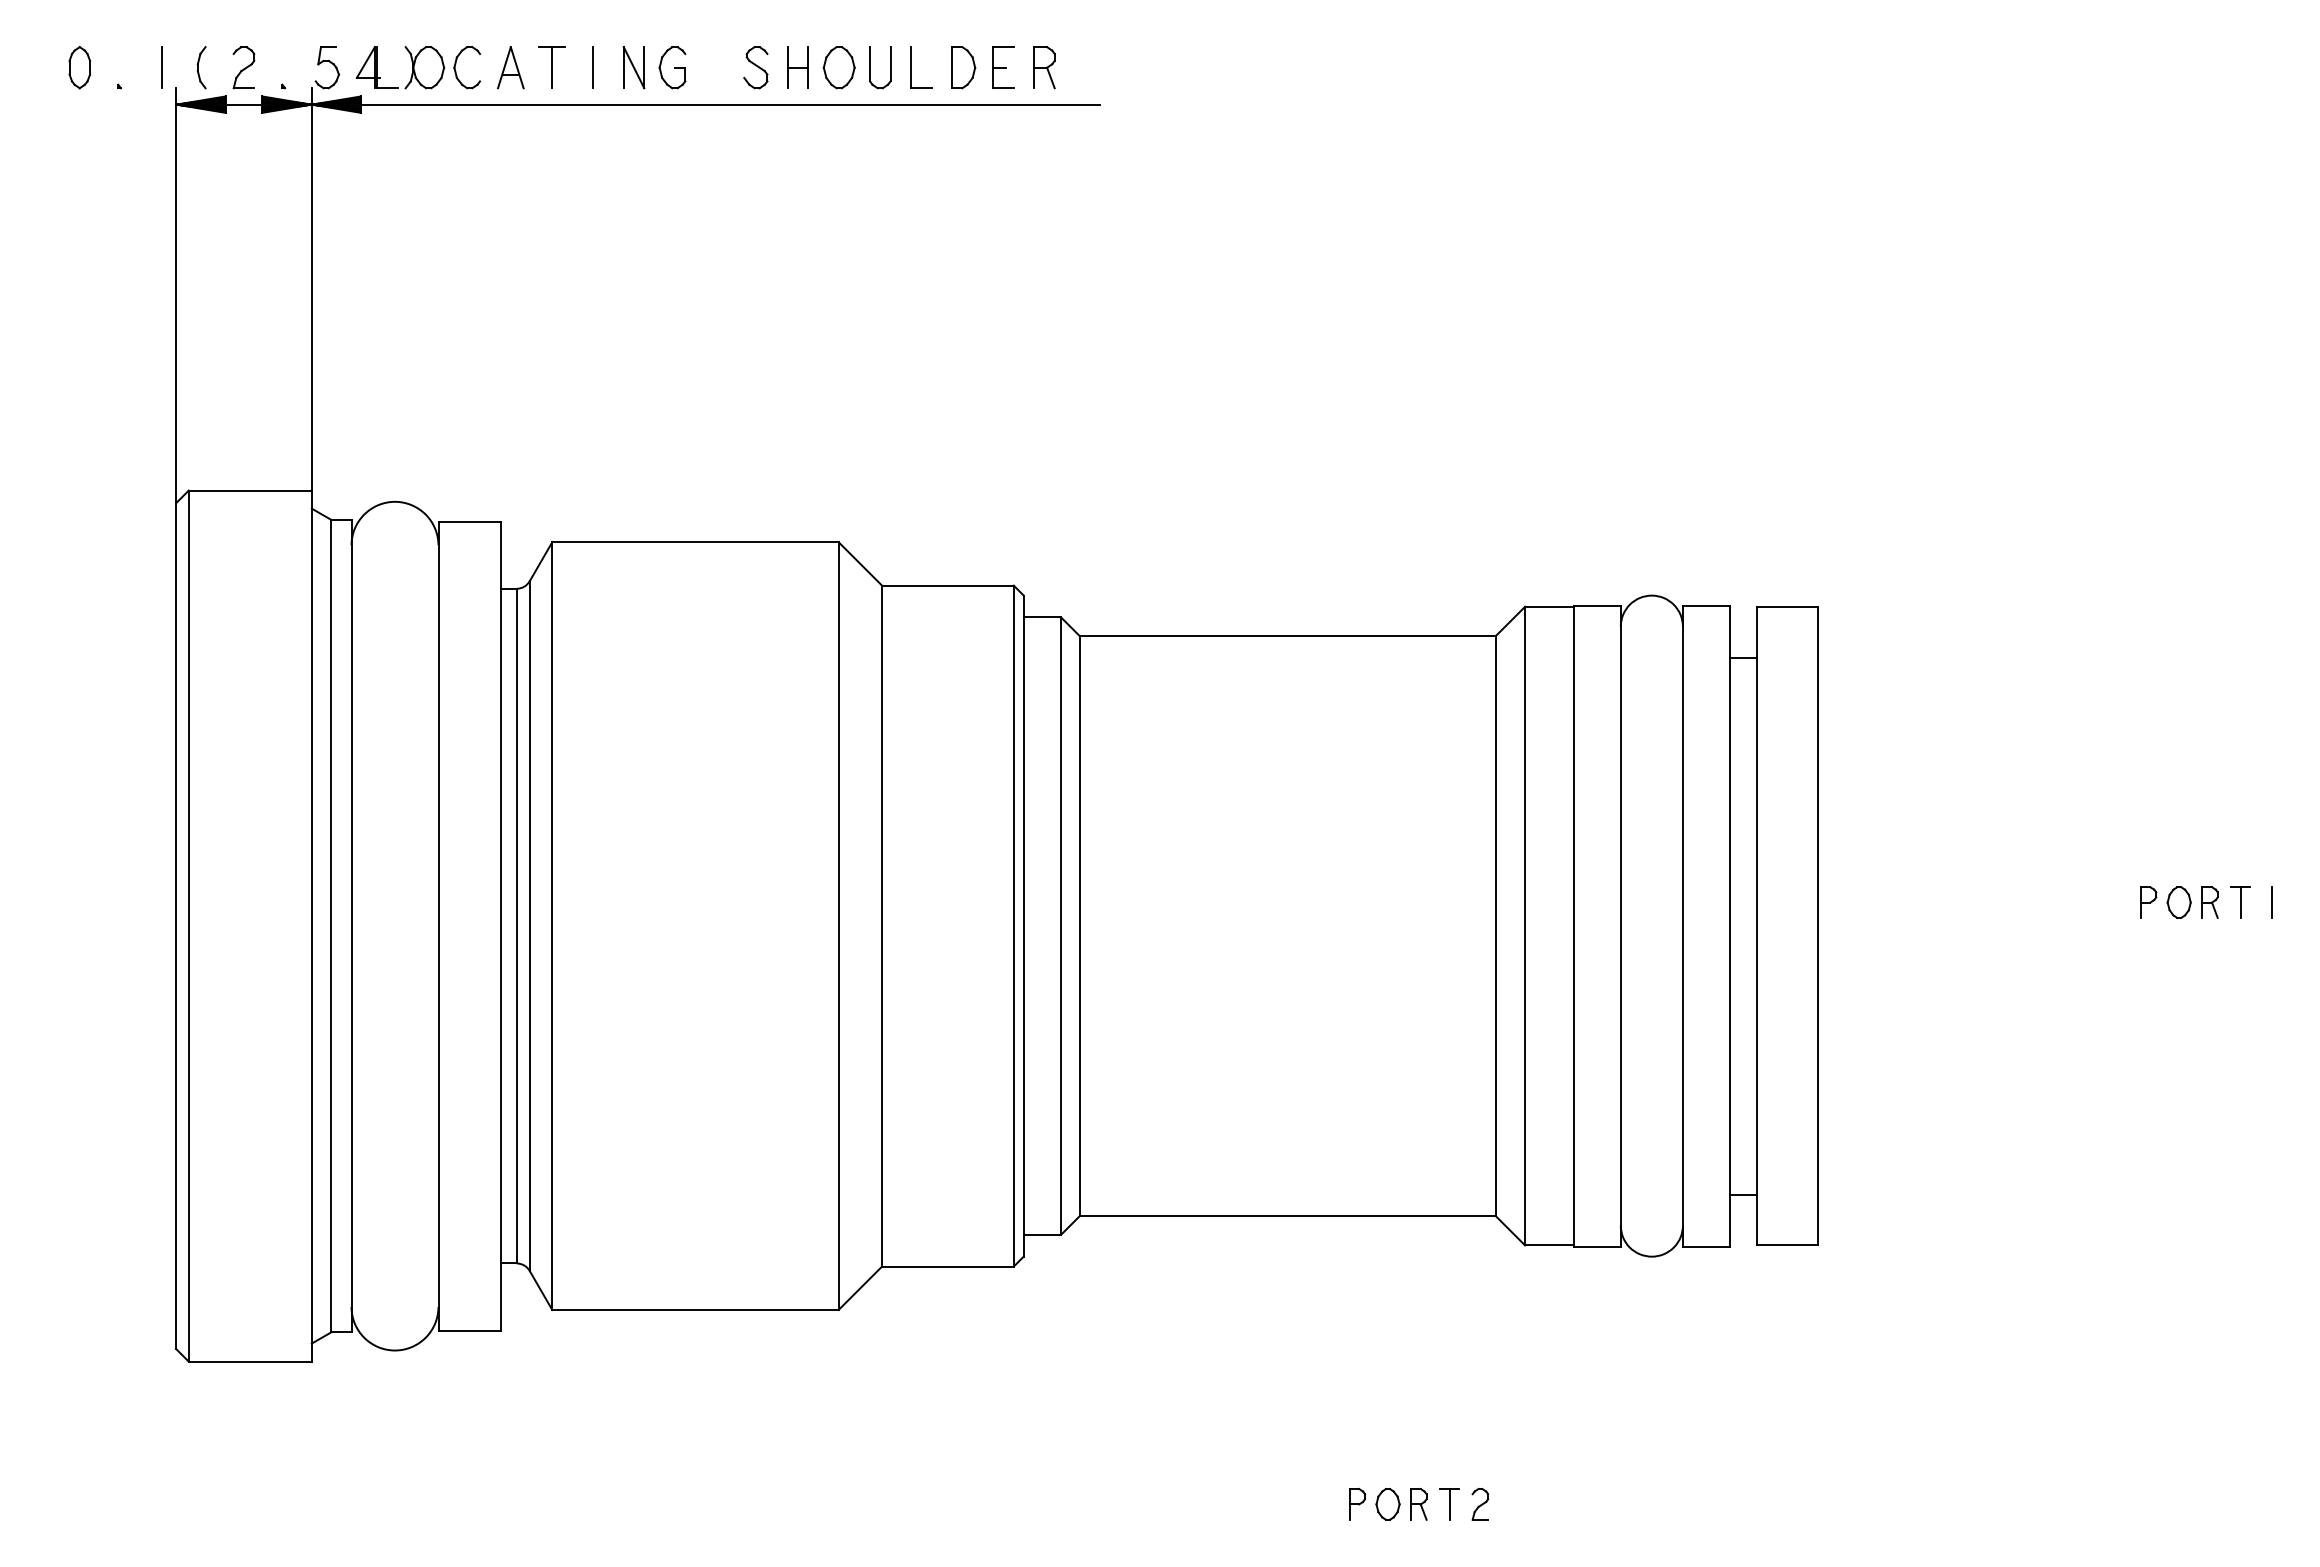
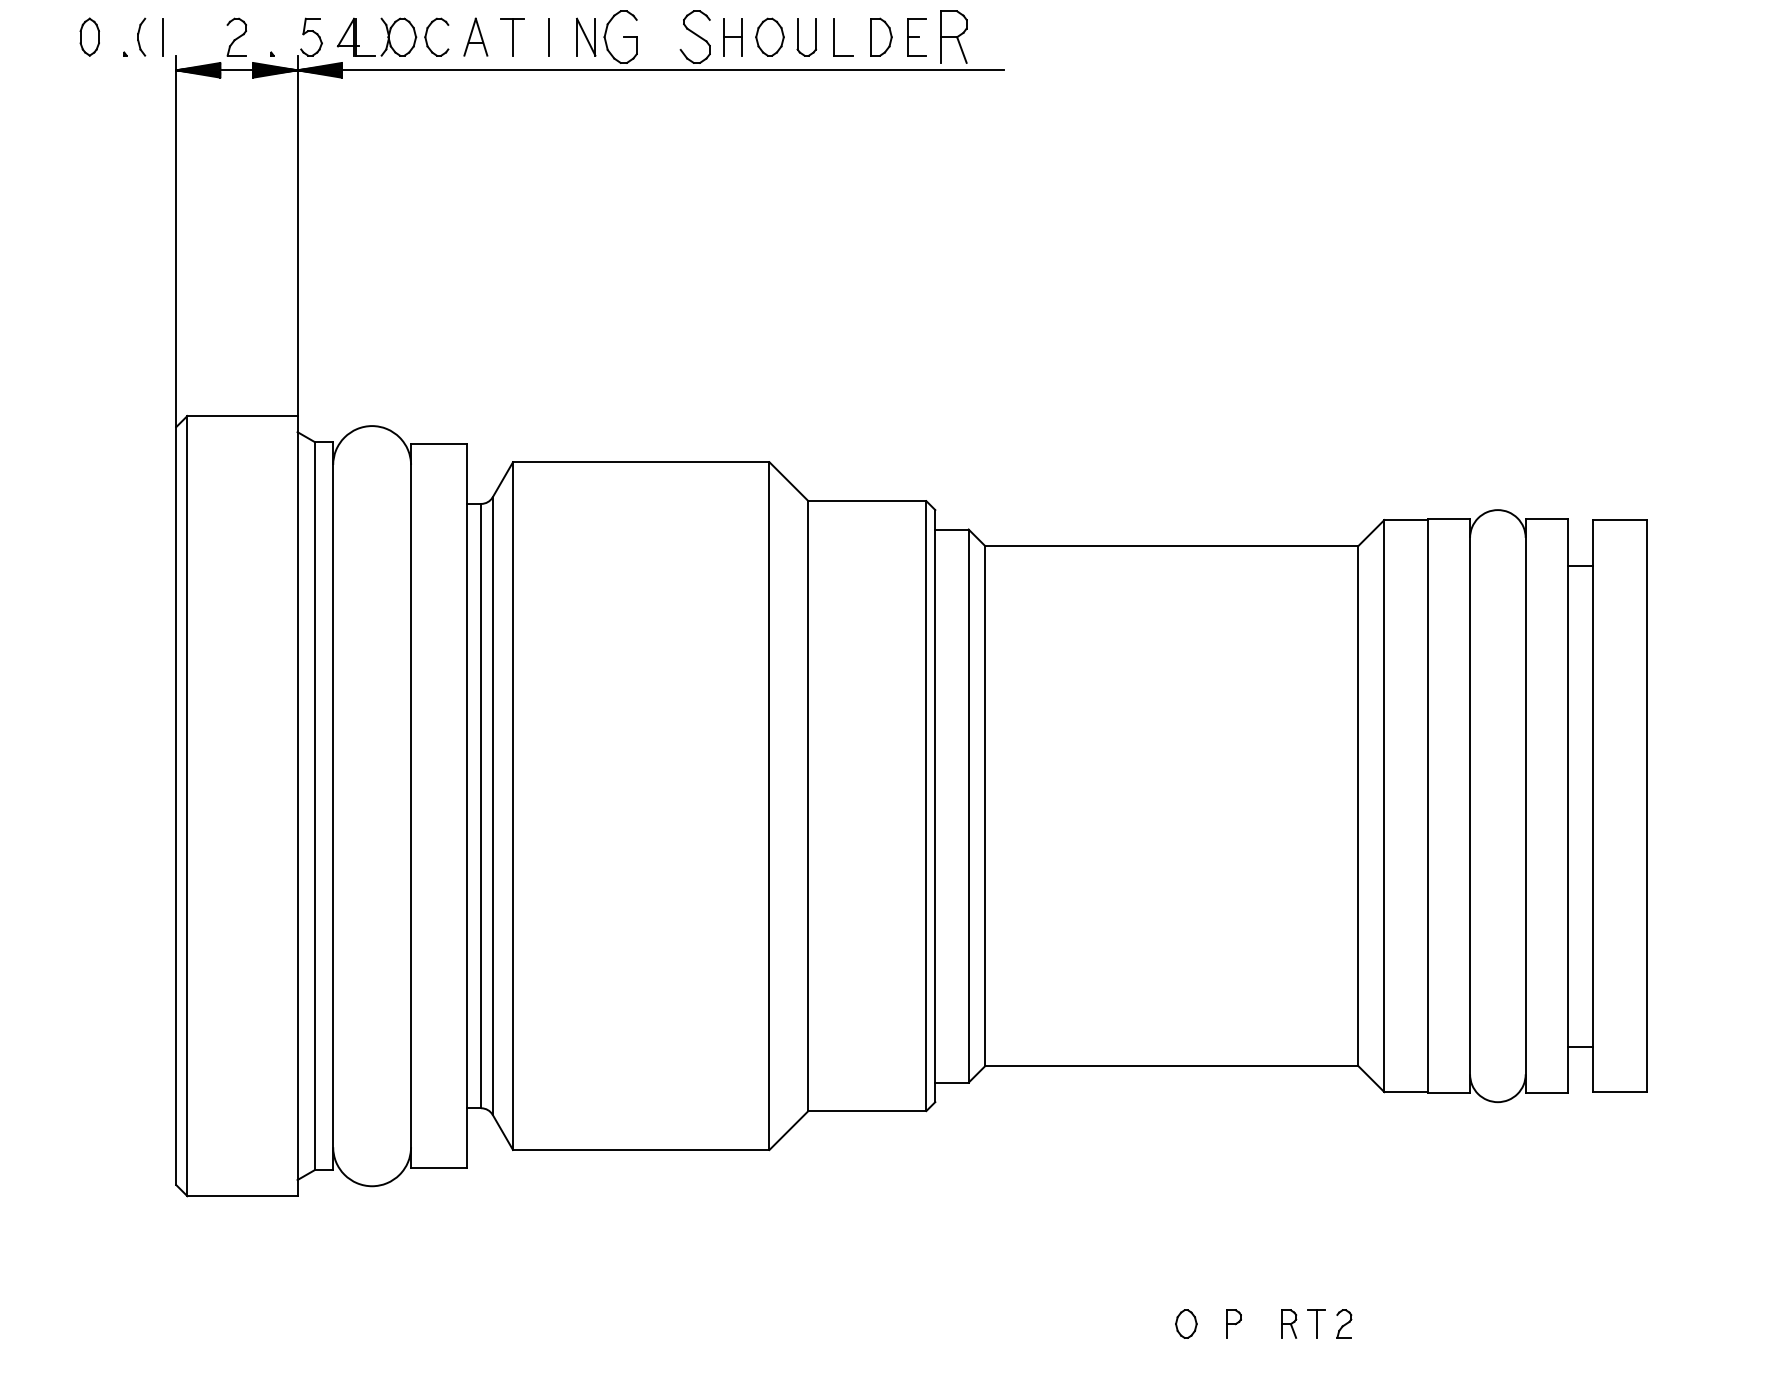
part: (201, 67) -> (141, 37), moved
part: (672, 67) -> (620, 37), size x1.4
part: (755, 67) -> (695, 37), size x1.4
part: (1044, 67) -> (953, 37), size x1.4
part: (1387, 1504) -> (1185, 1324), moved

